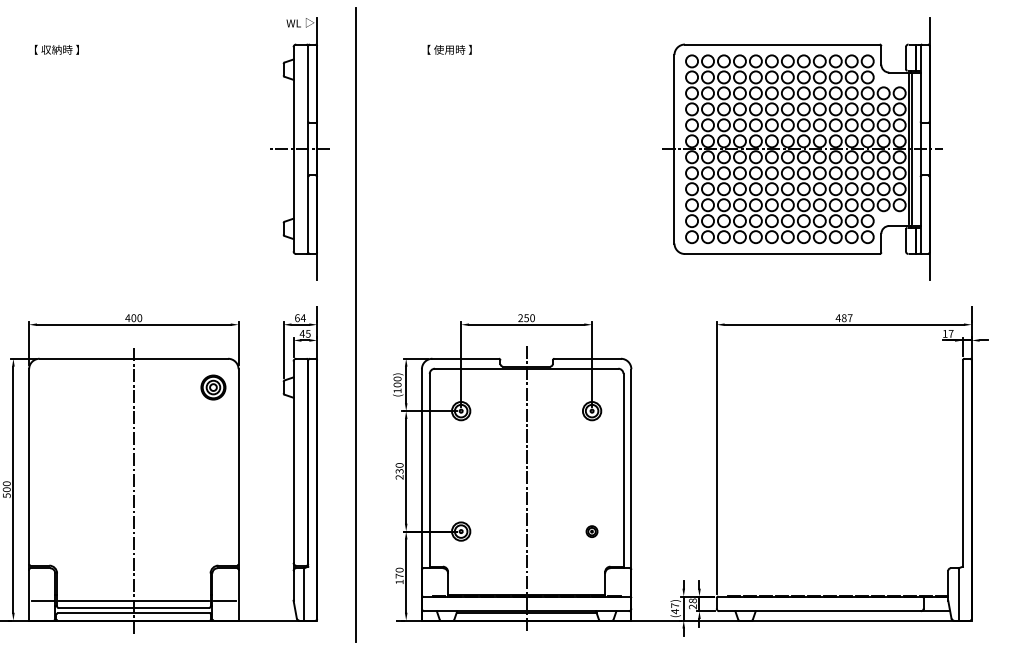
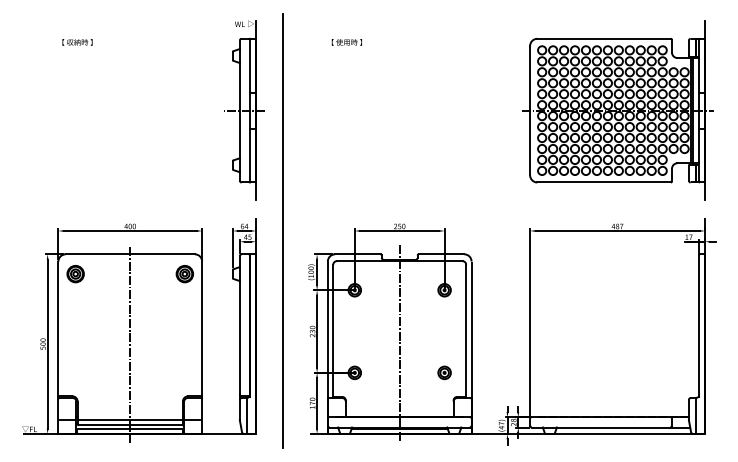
part: (801, 149) -> (617, 110), moved
part: (54, 388) -> (75, 274), added
part: (591, 531) -> (444, 372), size x1.67

